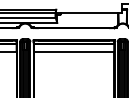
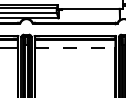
line: (74, 52) -> (75, 48), solid -> dashed

